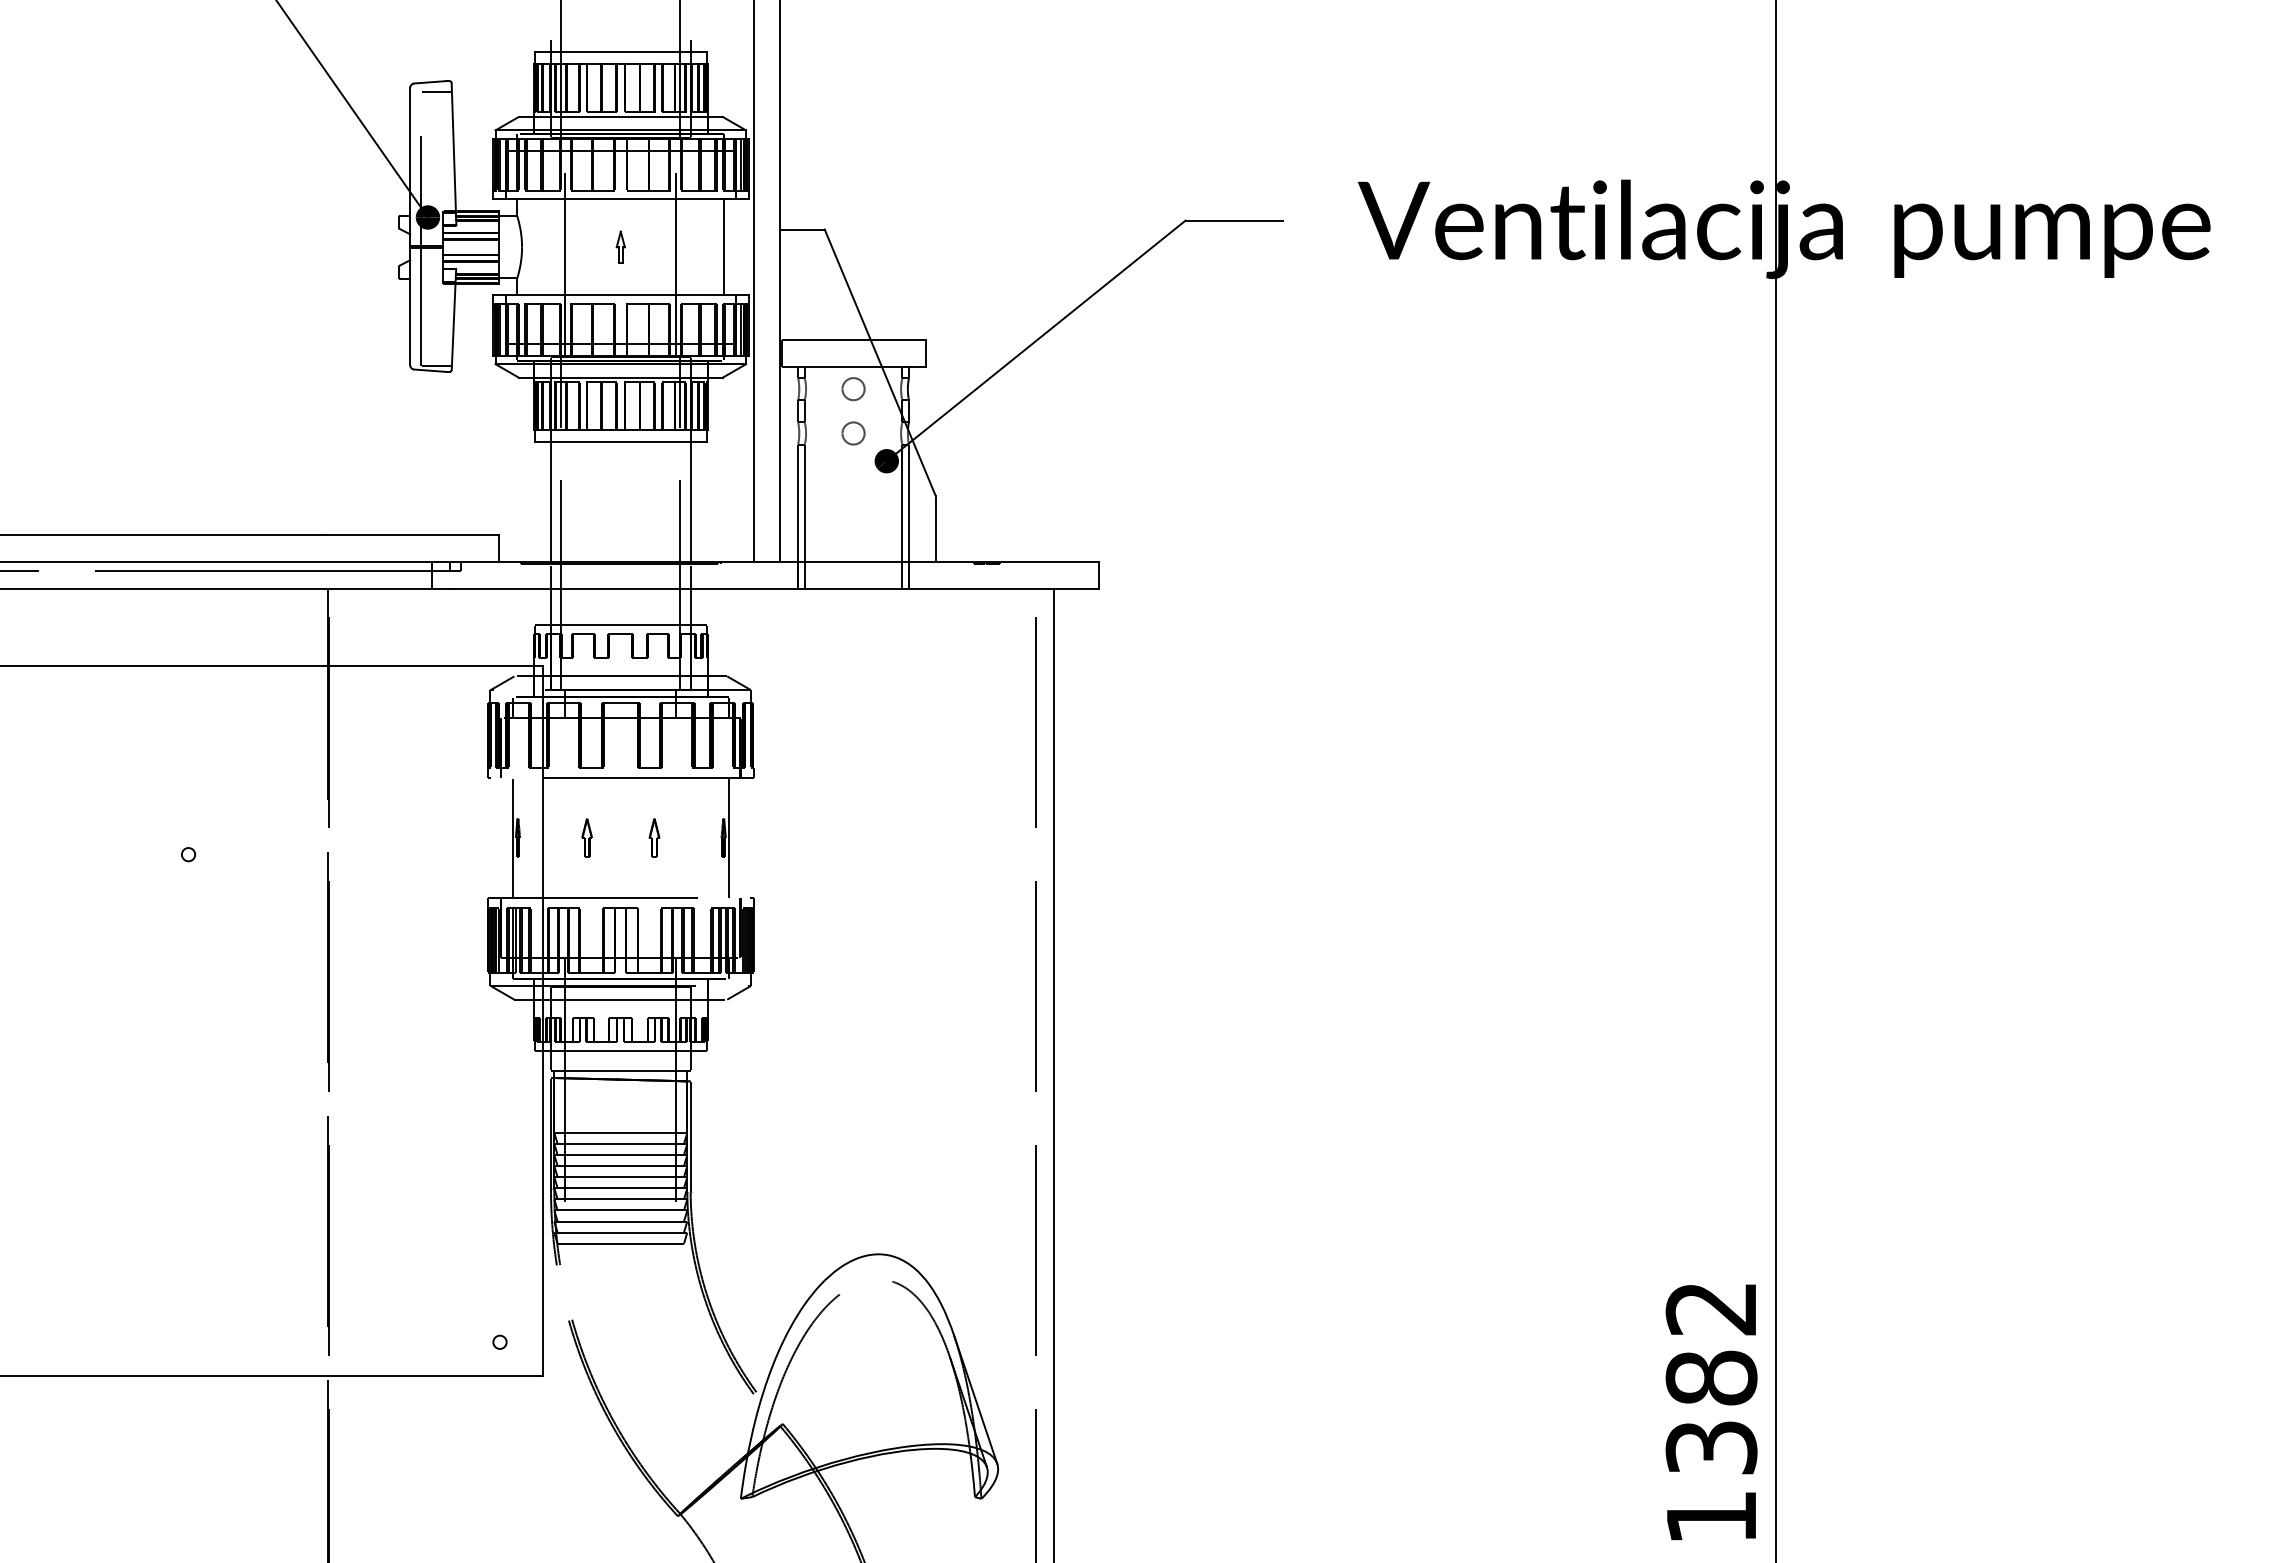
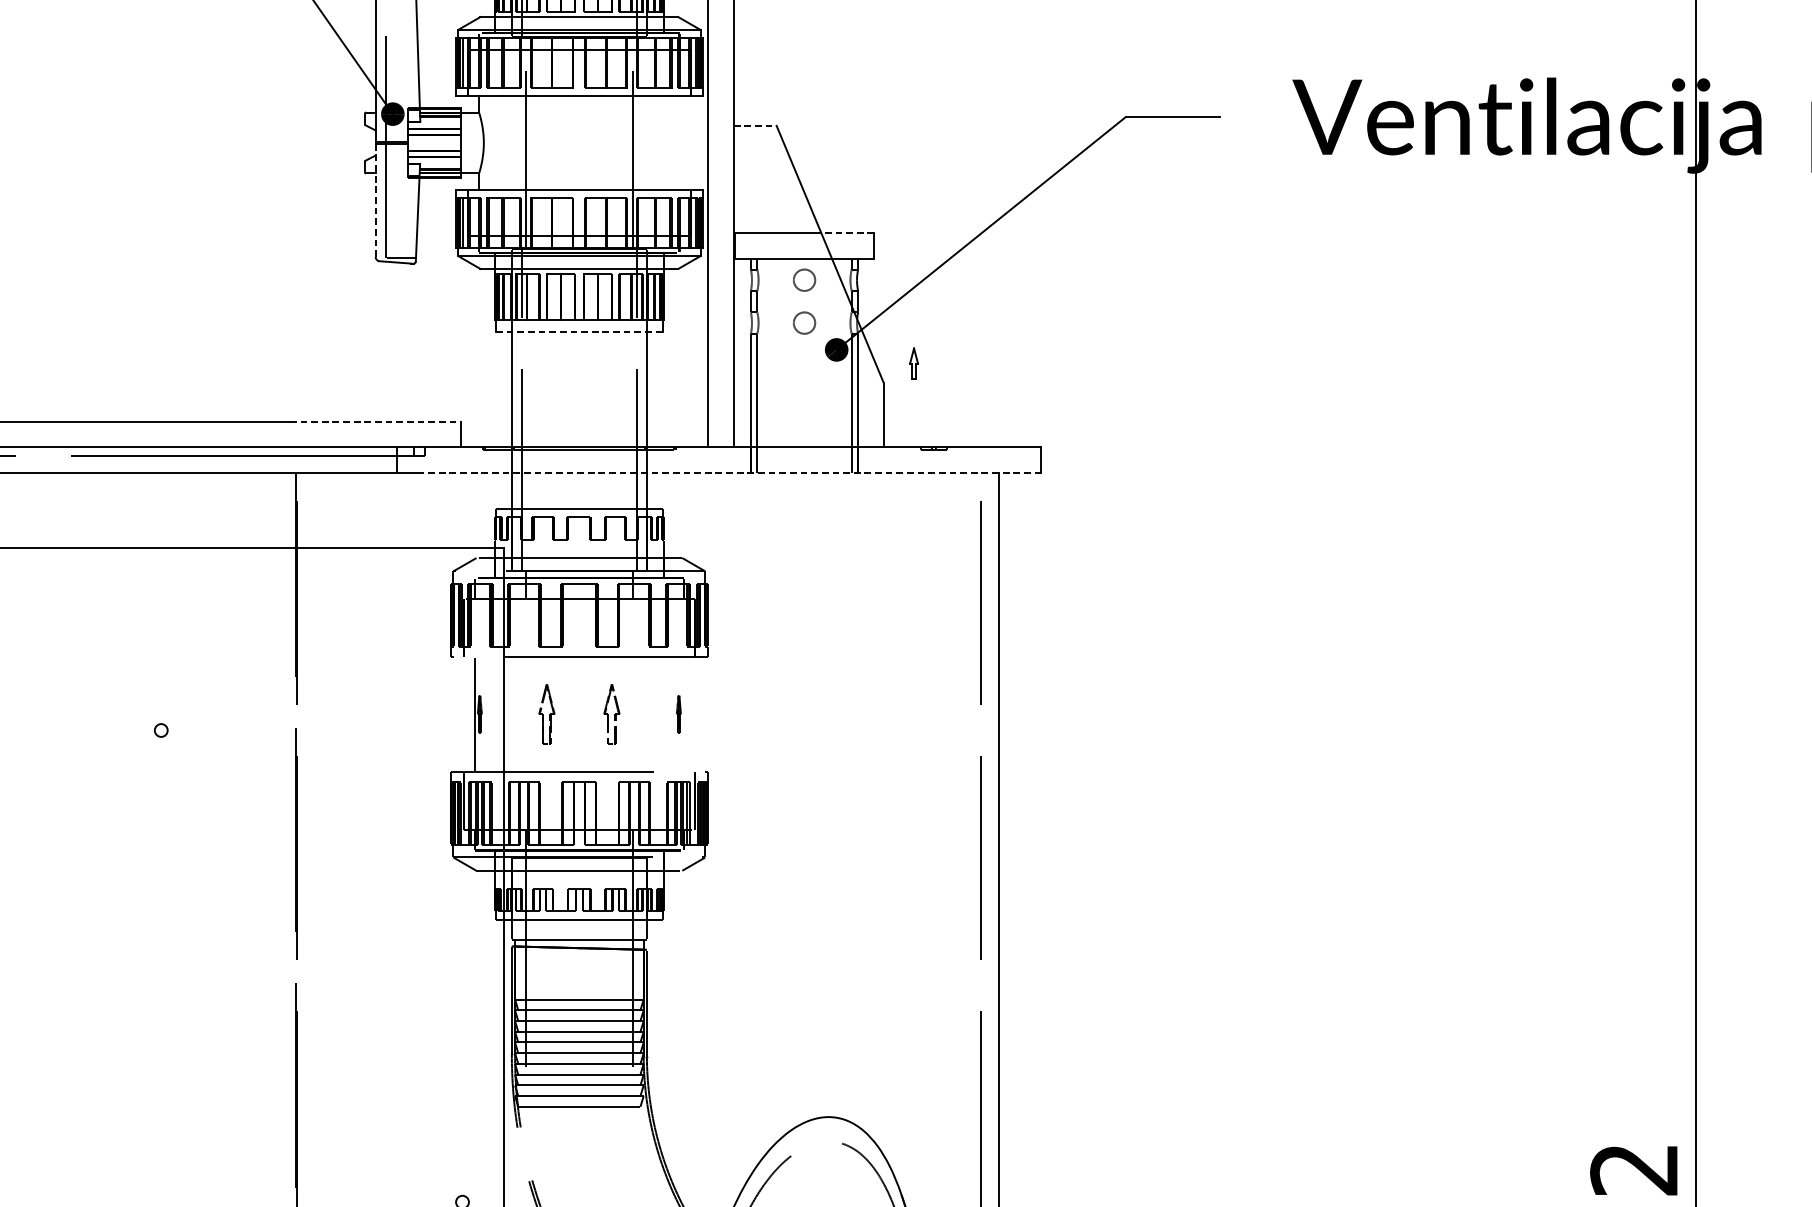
line: (803, 229) -> (756, 125), solid -> dashed
part: (620, 246) -> (913, 362), moved
line: (724, 247) -> (679, 143), removed
line: (410, 306) -> (375, 200), solid -> dashed
line: (897, 340) -> (847, 233), solid -> dashed
line: (621, 442) -> (580, 331), solid -> dashed
line: (410, 535) -> (375, 421), solid -> dashed
line: (776, 588) -> (729, 473), solid -> dashed
part: (586, 837) -> (546, 713), size x1.6
part: (654, 837) -> (611, 713), size x1.6
line: (728, 837) -> (683, 713), removed

